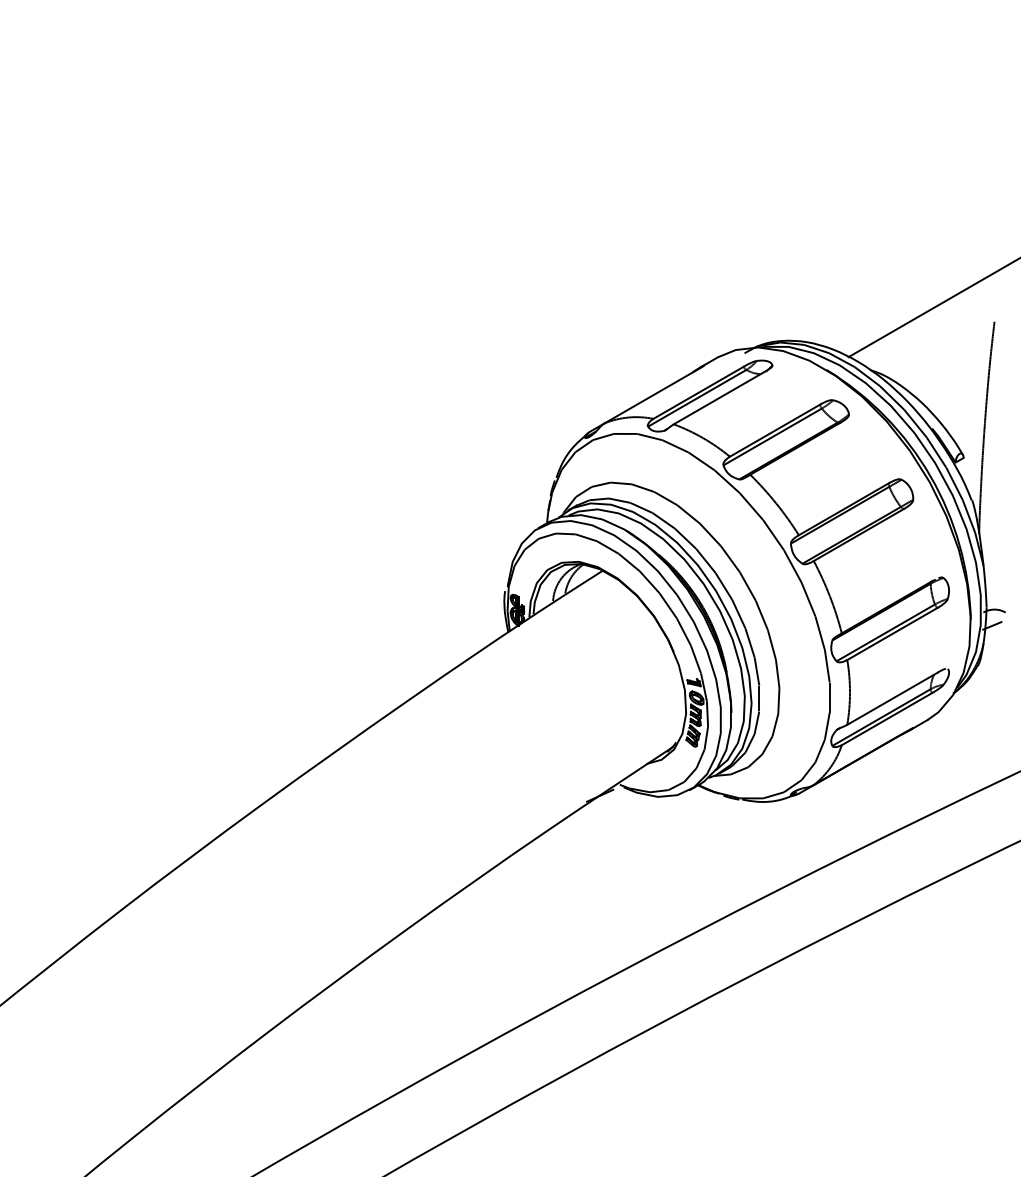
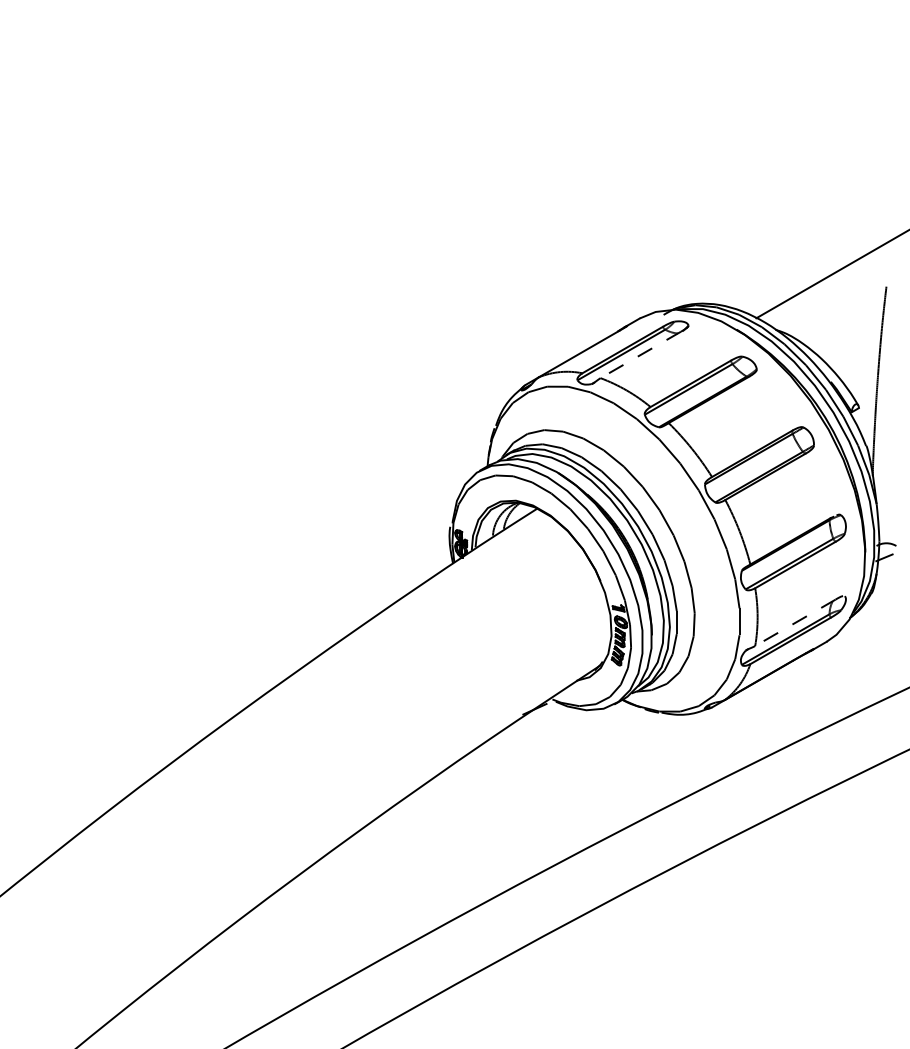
line: (718, 398) -> (640, 355), solid -> dashed
line: (891, 699) -> (794, 623), solid -> dashed

